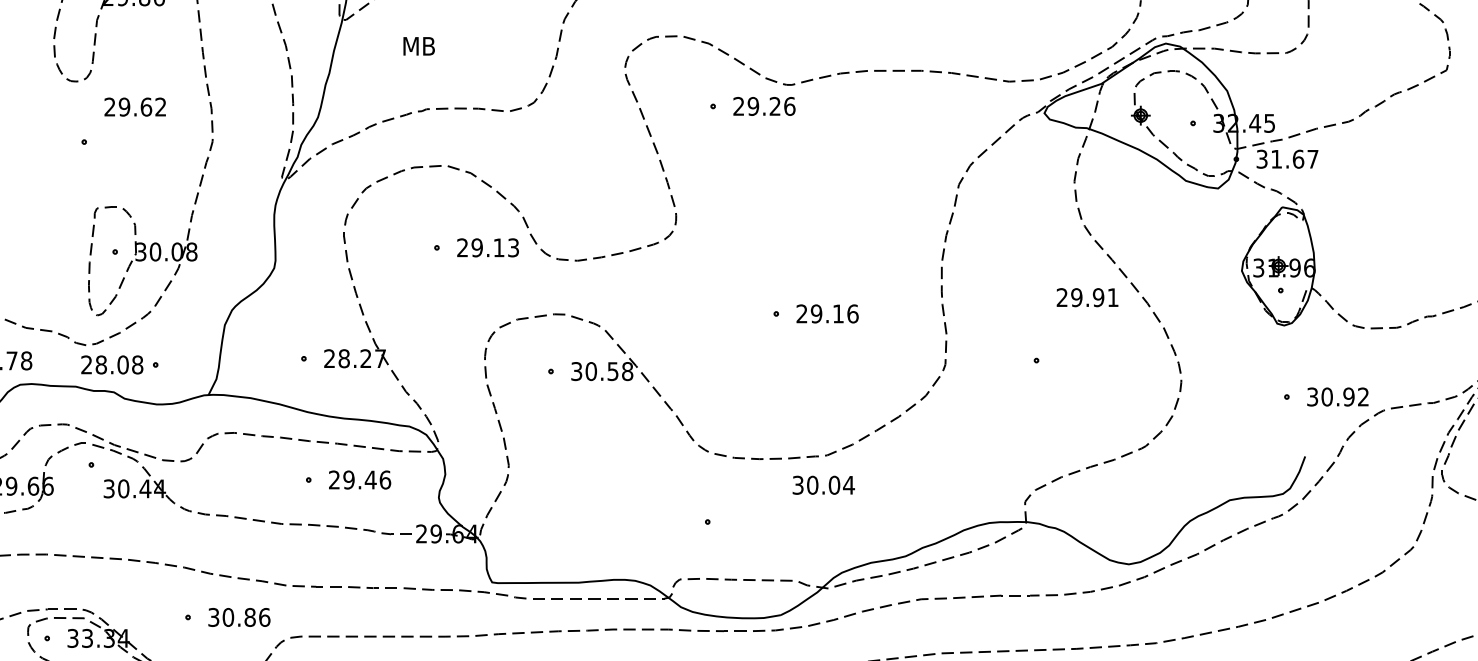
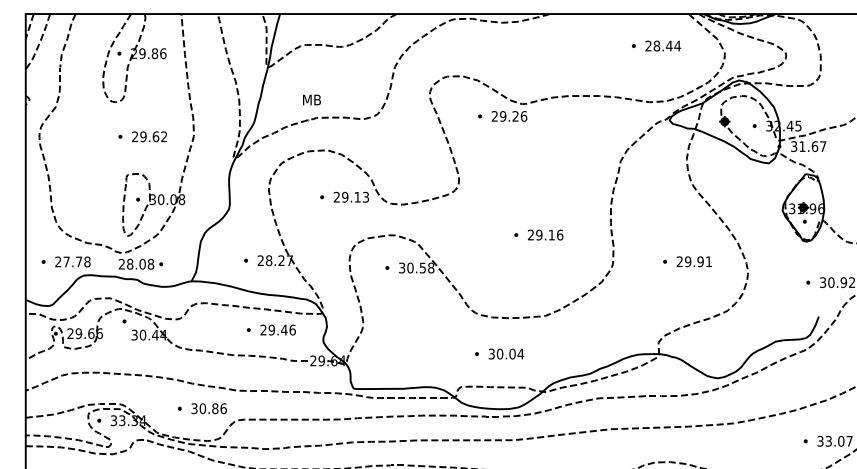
text: (418, 45) -> (311, 99), moved
text: (135, 106) -> (149, 136), moved
text: (1086, 297) -> (693, 261), moved
text: (823, 484) -> (506, 353), moved

